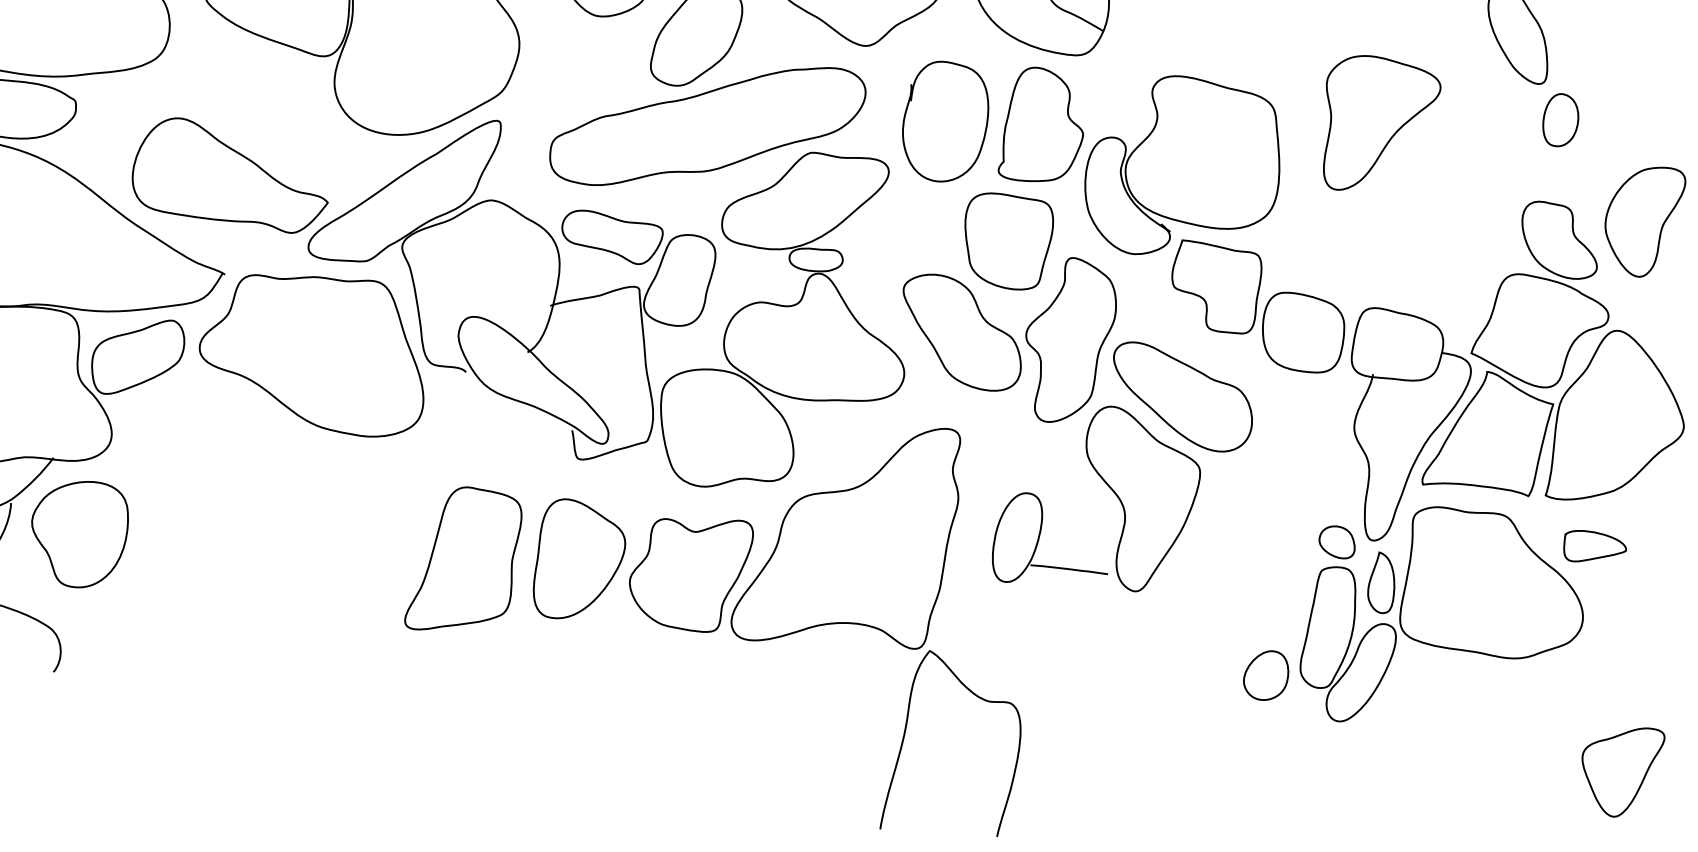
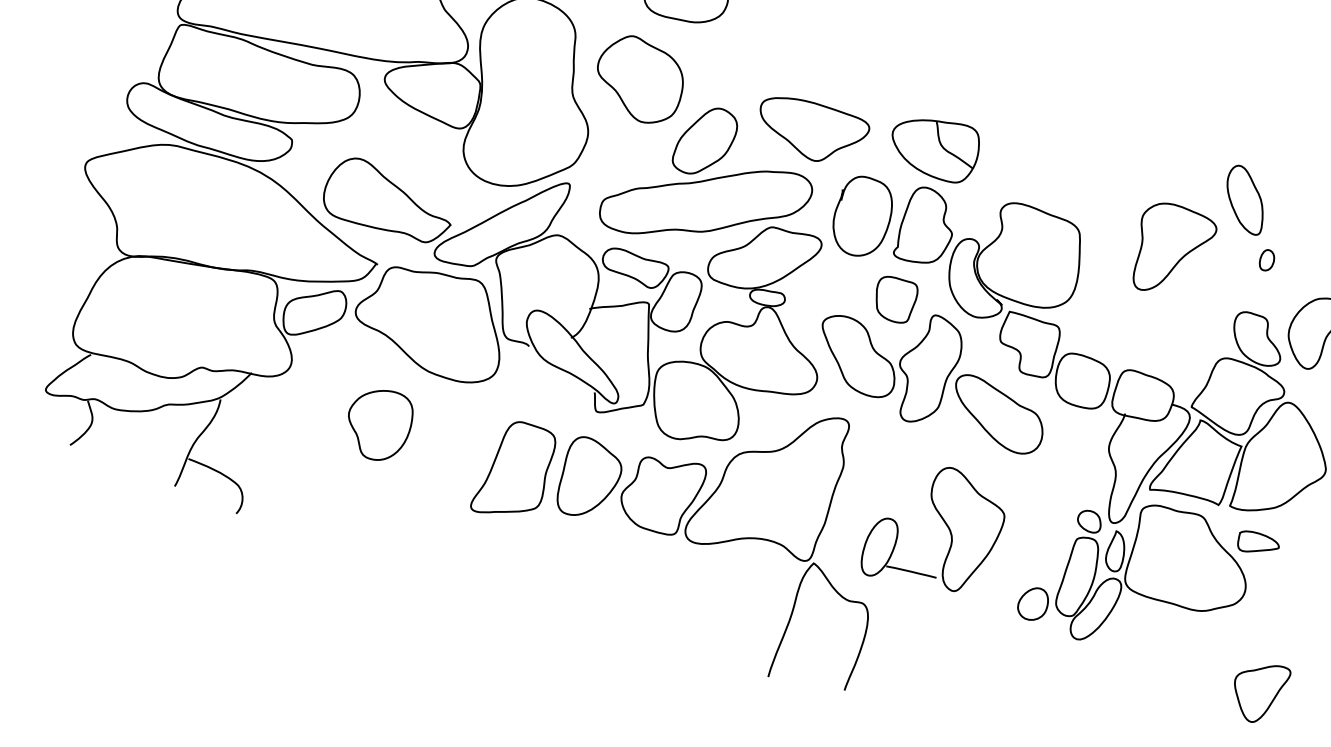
part: (1380, 119) -> (1174, 246), moved
part: (1559, 120) -> (1266, 260), size x0.6
part: (1011, 240) -> (897, 299), size x0.7
part: (1111, 491) -> (944, 523), moved
part: (81, 534) -> (380, 425), moved

